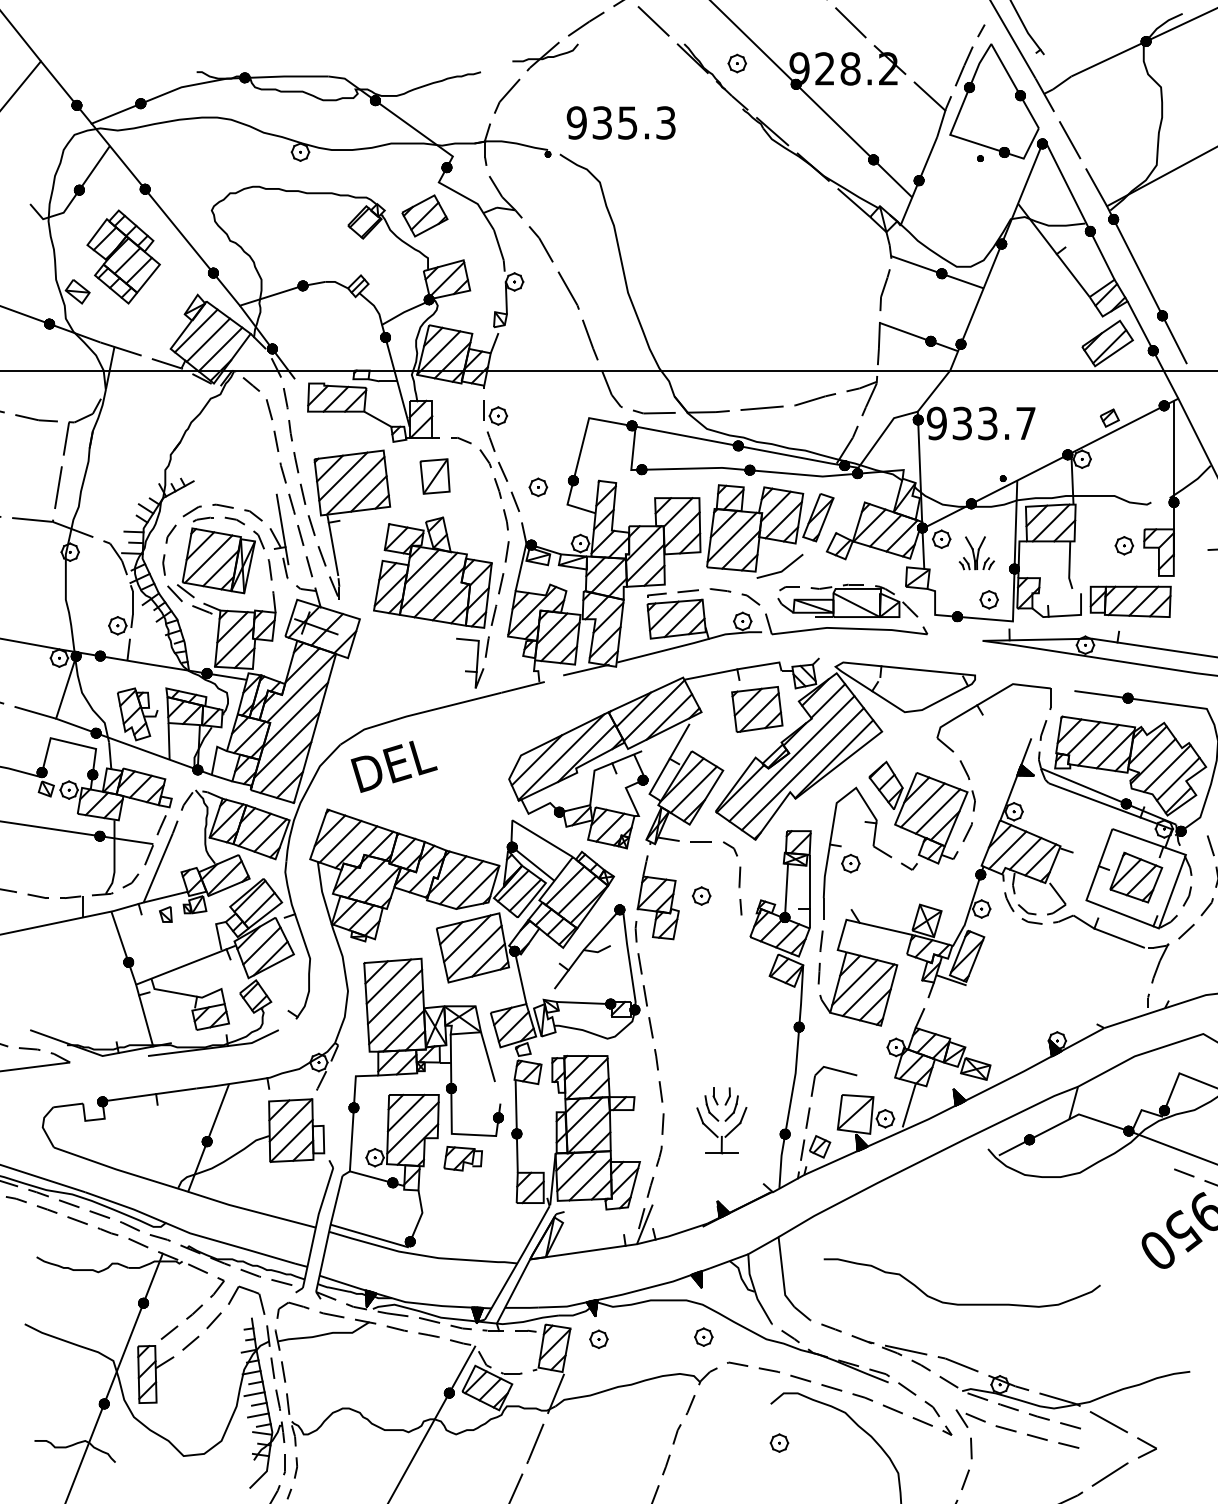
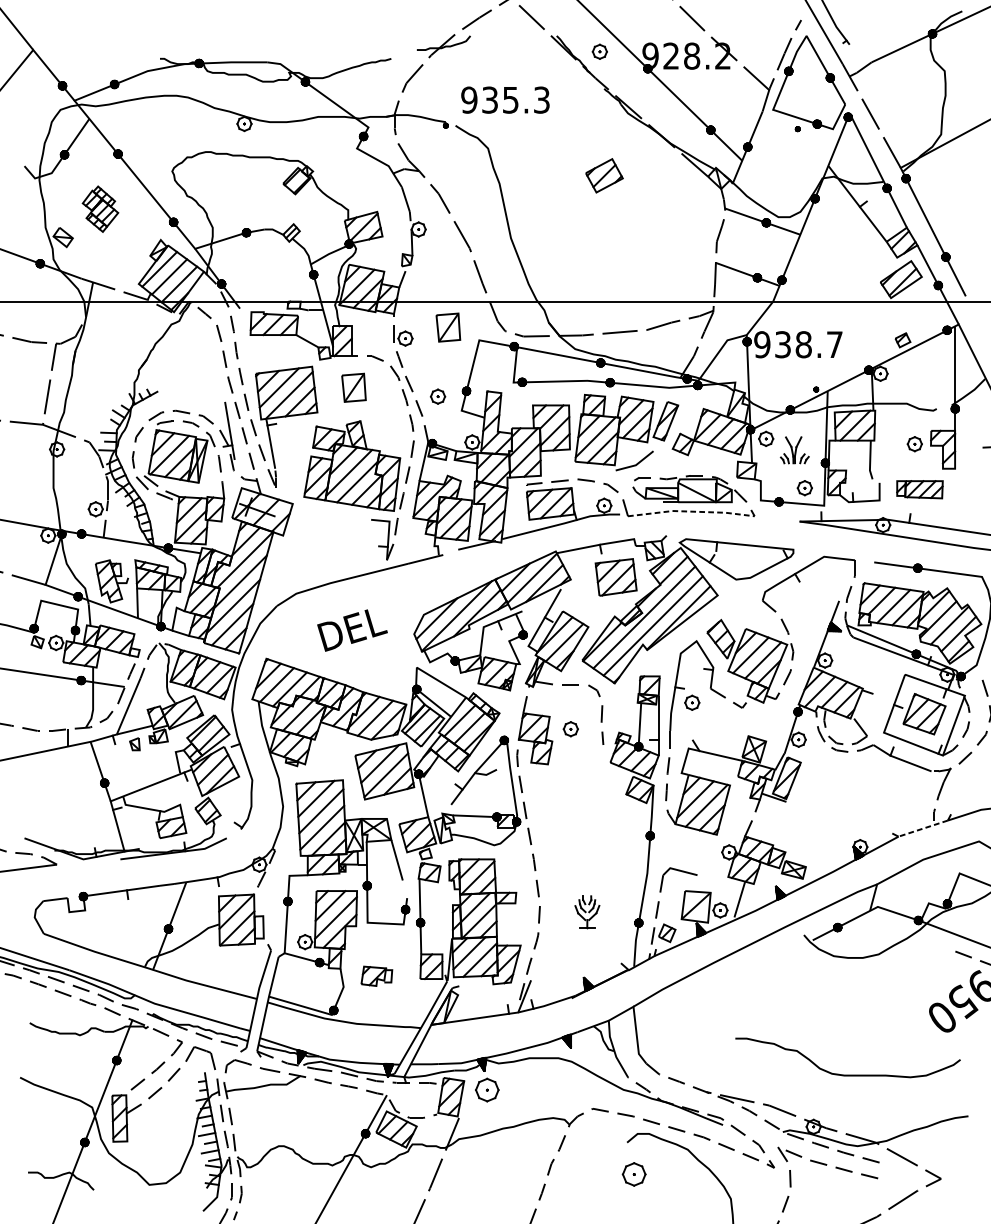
part: (424, 215) -> (604, 175), moved
part: (123, 256) -> (100, 208), size x0.6
part: (550, 402) -> (447, 327), added
text: (987, 423) -> (803, 344), 933.7 -> 938.7
part: (1130, 601) -> (919, 489), size x0.7
line: (849, 628) -> (691, 511), solid -> dashed
text: (393, 766) -> (351, 630), moved
line: (1134, 1018) -> (923, 828), solid -> dashed
part: (721, 1120) -> (587, 911), size x0.6
part: (462, 1158) -> (376, 976), moved
part: (961, 1303) -> (847, 1074), moved
part: (703, 1336) -> (572, 1087), removed
part: (598, 1338) -> (486, 1089), size x1.6
part: (779, 1442) -> (634, 1173), size x1.6

